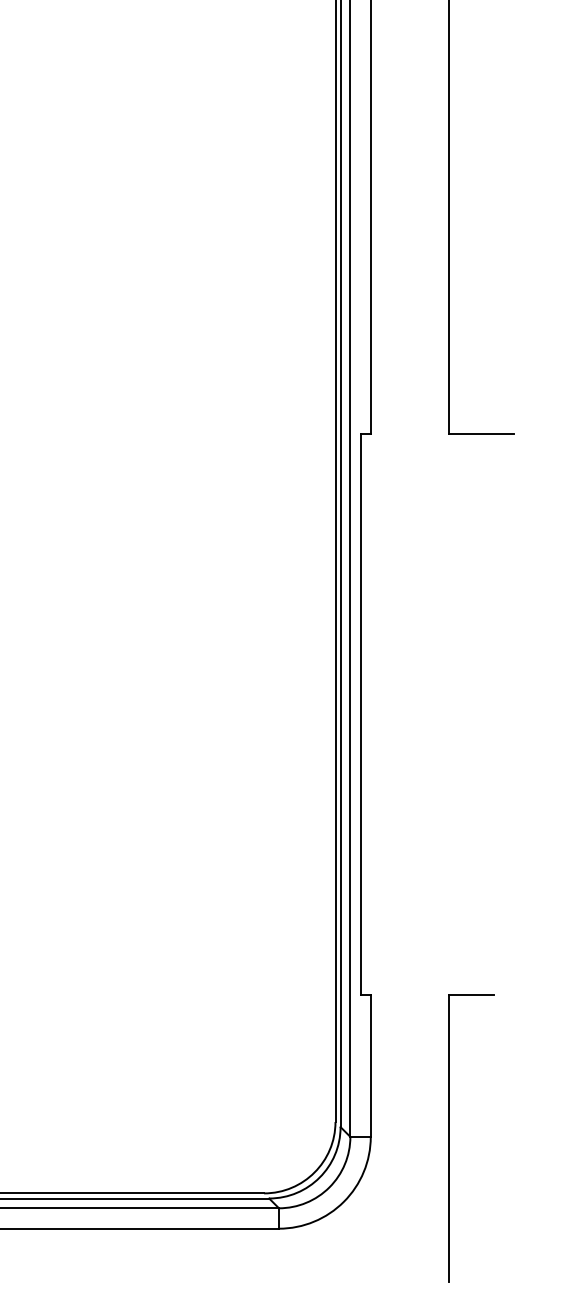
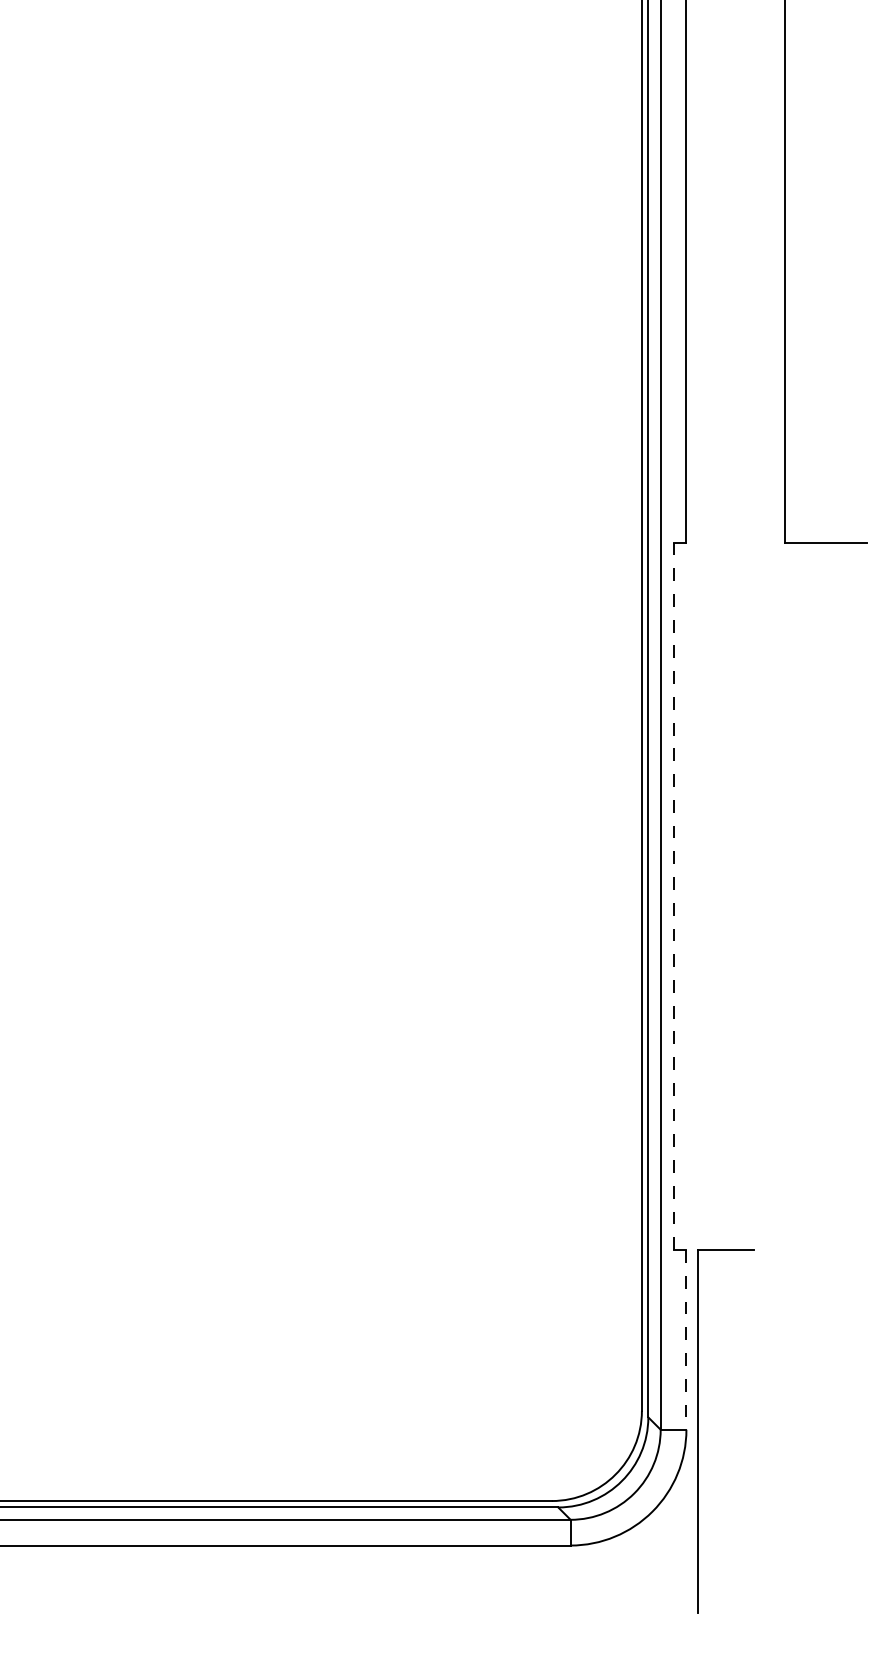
line: (361, 714) -> (674, 896), solid -> dashed
line: (370, 1065) -> (686, 1339), solid -> dashed
part: (449, 1138) -> (698, 1431), moved

